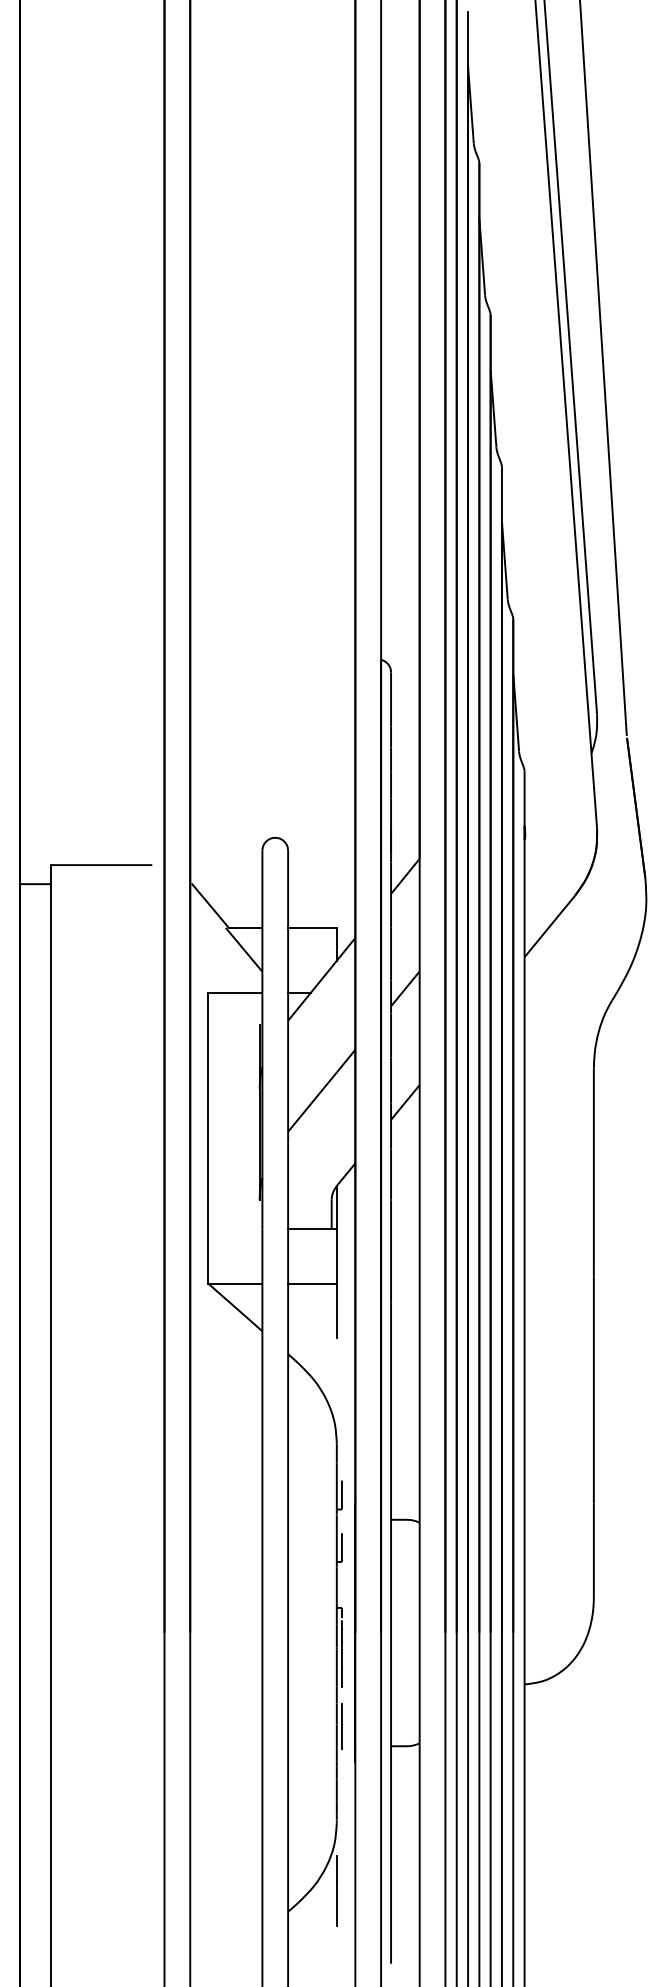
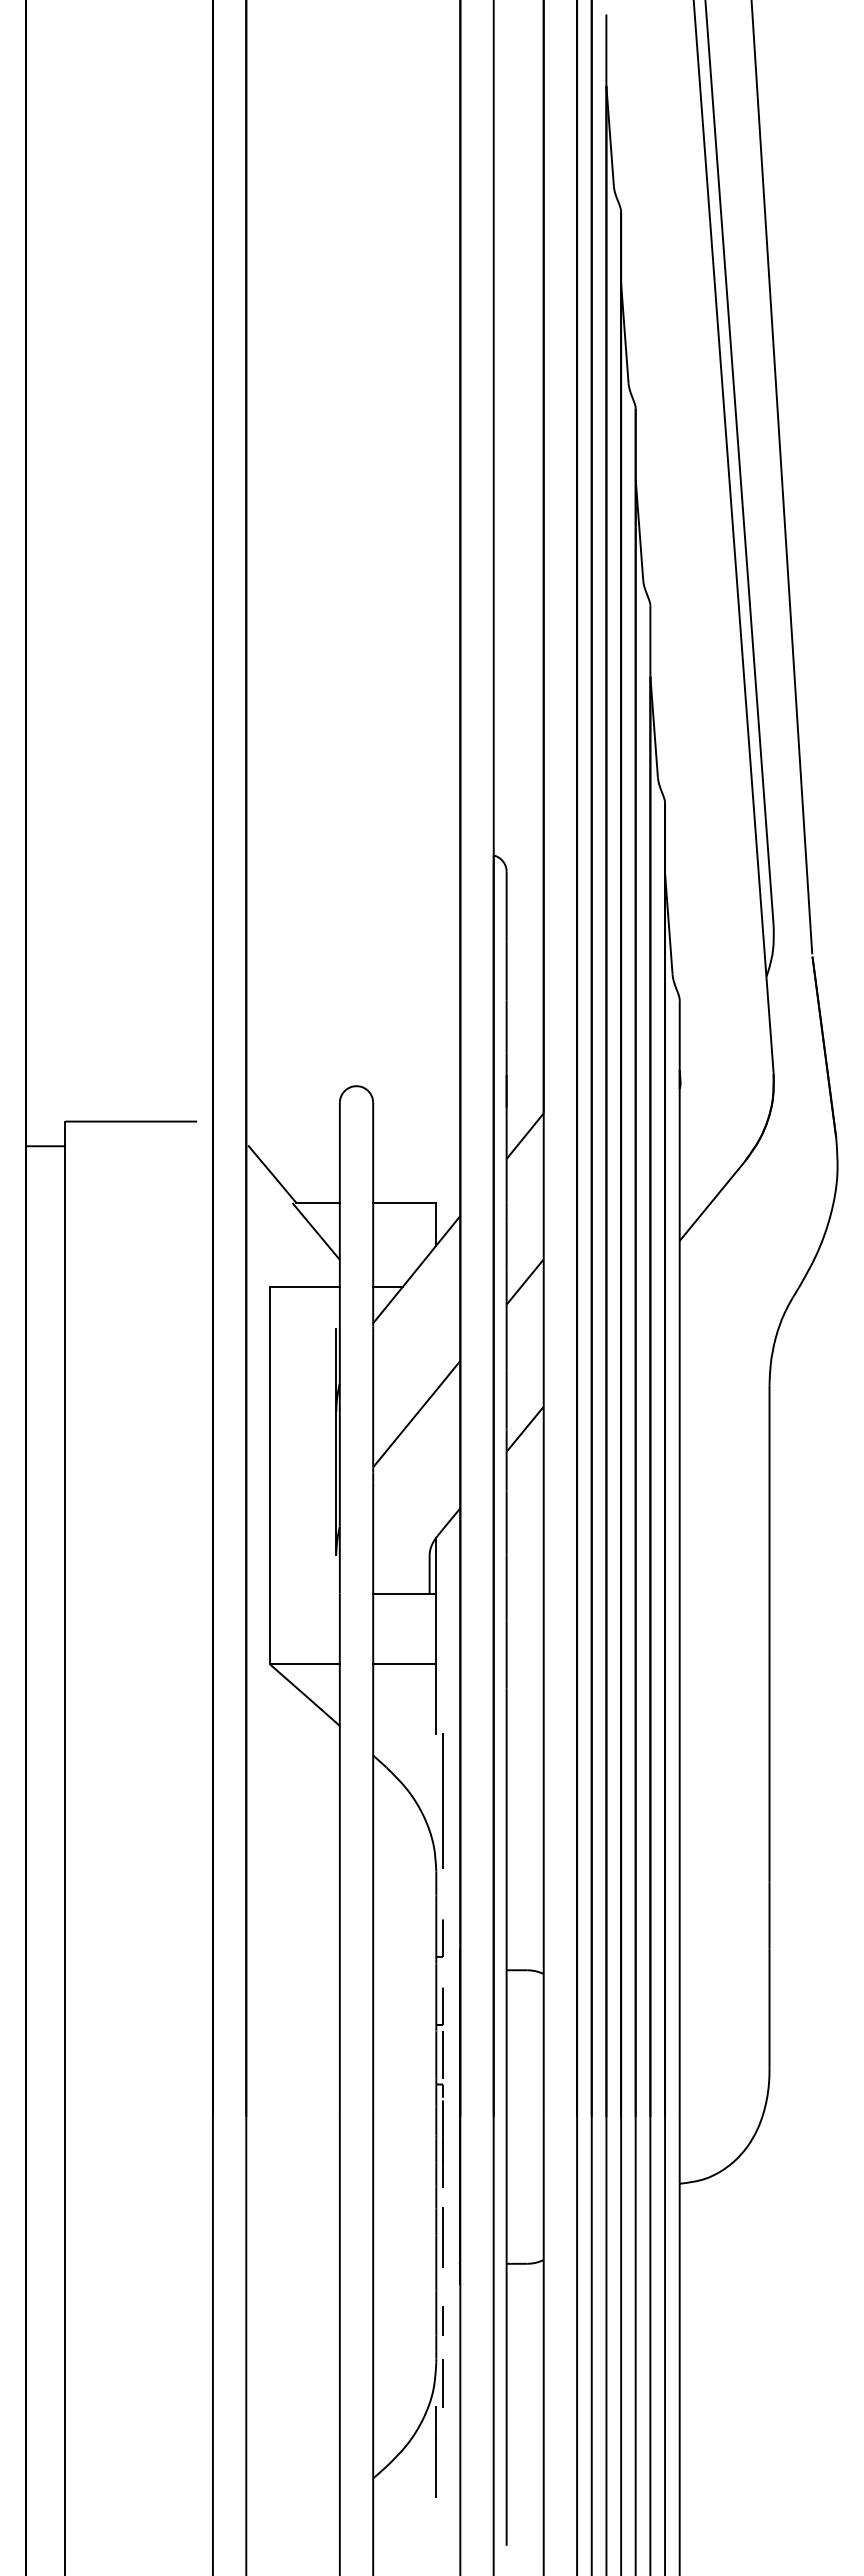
line: (341, 1388) -> (442, 1800), added
line: (341, 1584) -> (442, 2054), added
line: (341, 1790) -> (442, 2321), added
line: (341, 1837) -> (442, 2382), added

